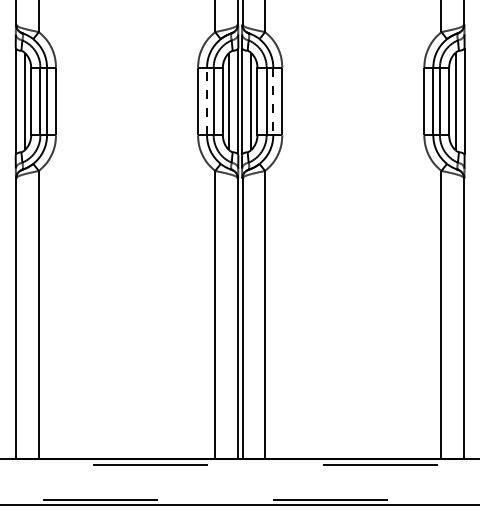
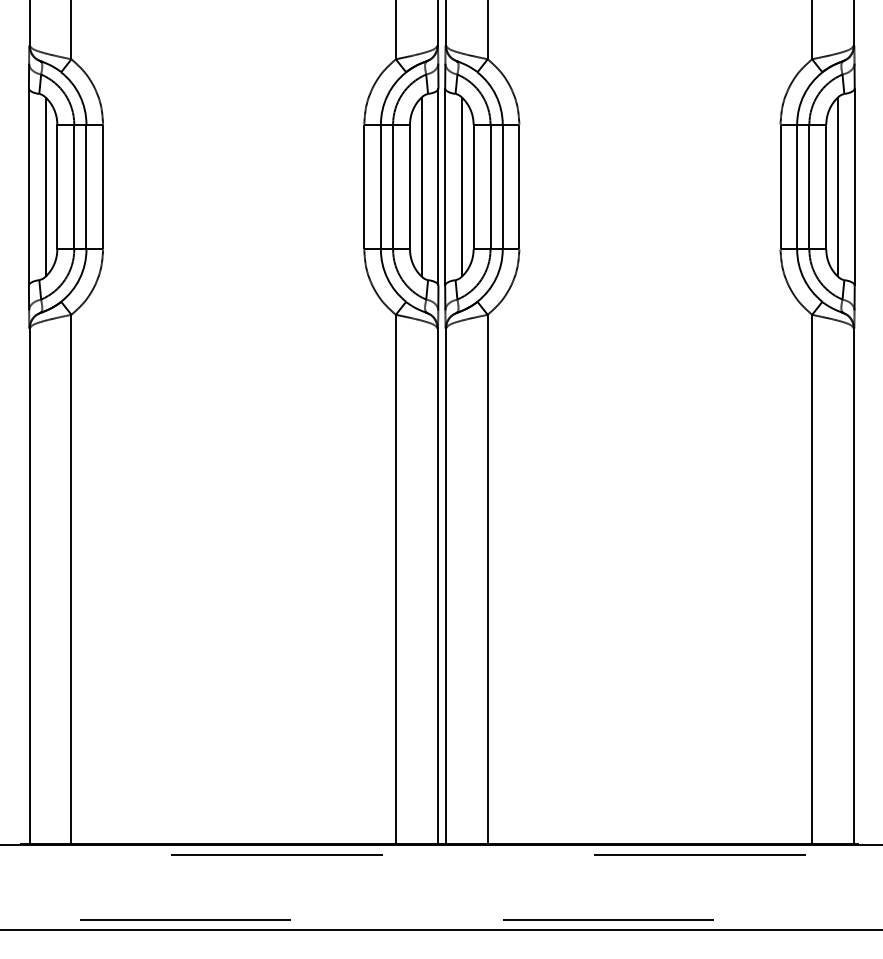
line: (207, 101) -> (381, 186), dashed -> solid
line: (273, 101) -> (503, 186), dashed -> solid

